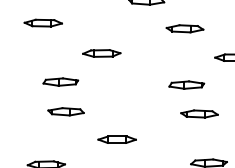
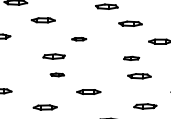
part: (100, 54) -> (78, 39), size x0.6
part: (186, 85) -> (131, 58), size x0.7
part: (66, 111) -> (57, 74), size x0.6

